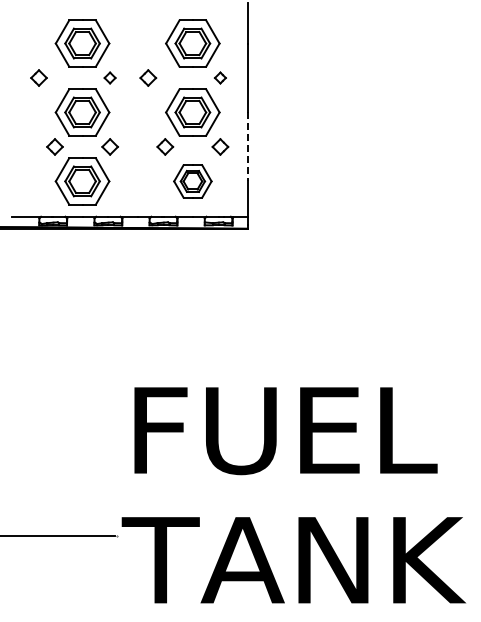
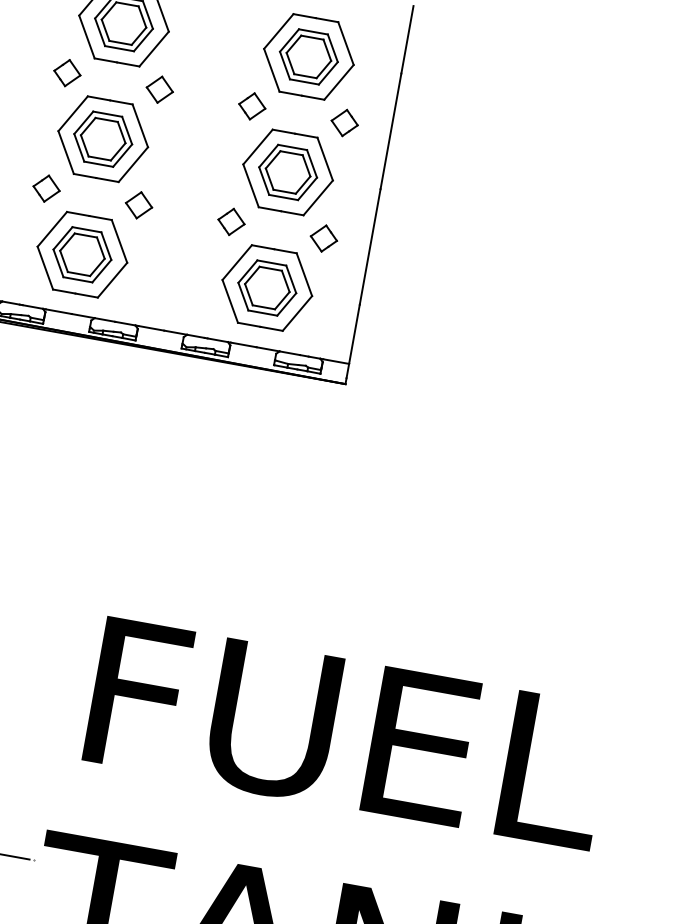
part: (38, 77) -> (66, 72), moved
part: (109, 77) -> (158, 88), size x1.43
part: (148, 77) -> (252, 105), moved
part: (220, 77) -> (345, 122), size x1.43
line: (248, 147) -> (370, 247), dashed -> solid
part: (192, 181) -> (266, 288), size x1.43

